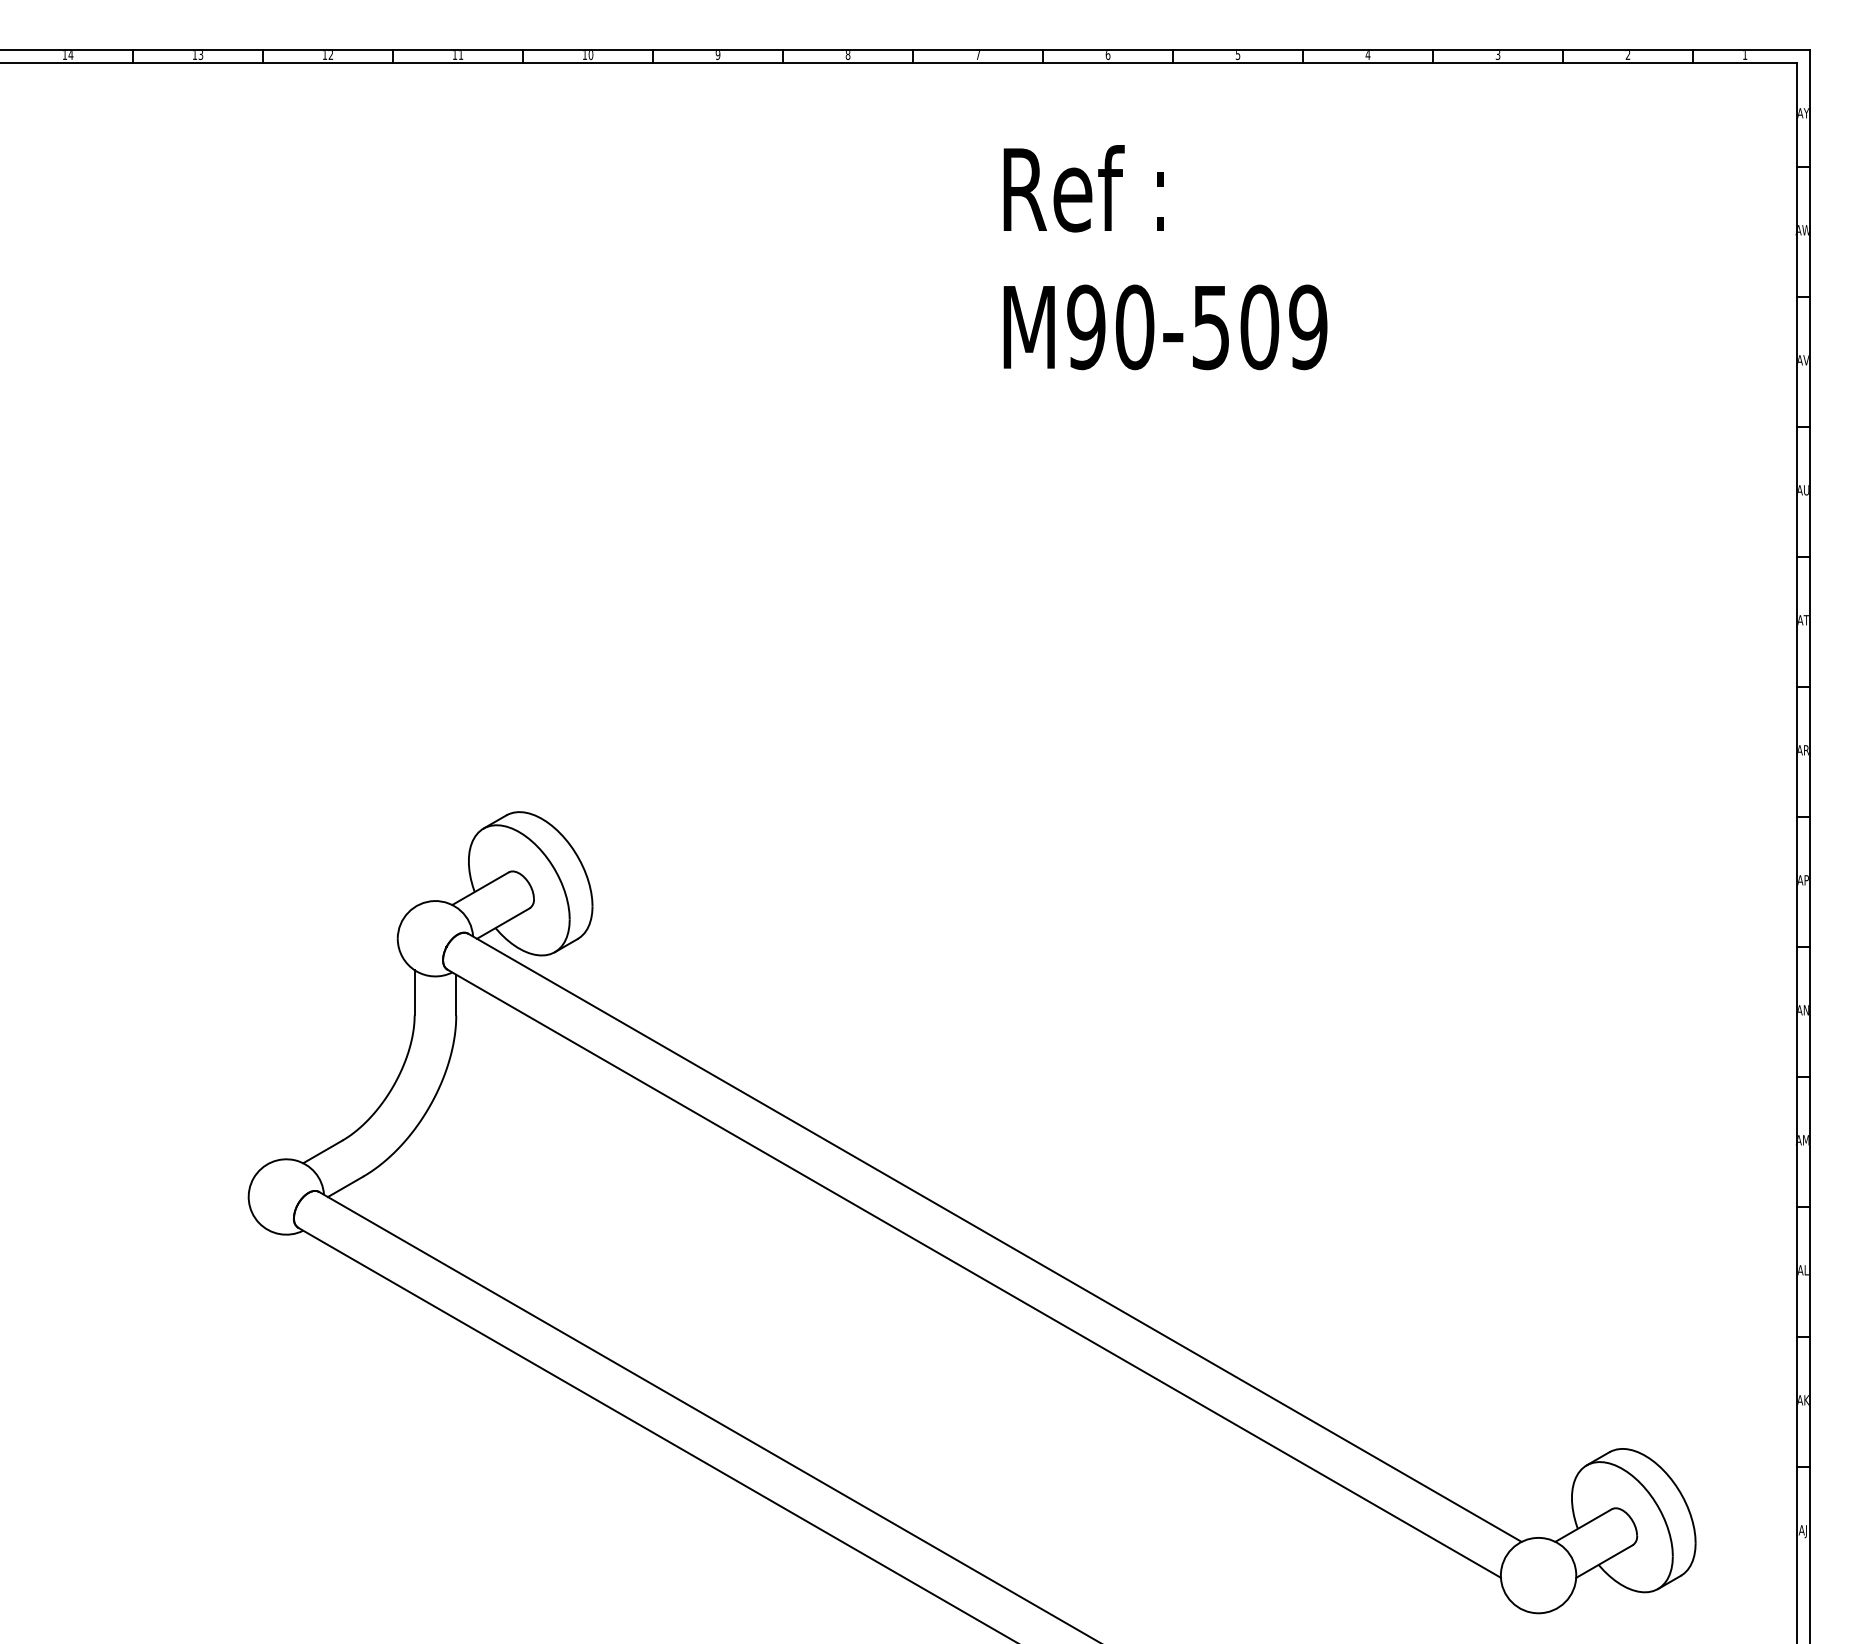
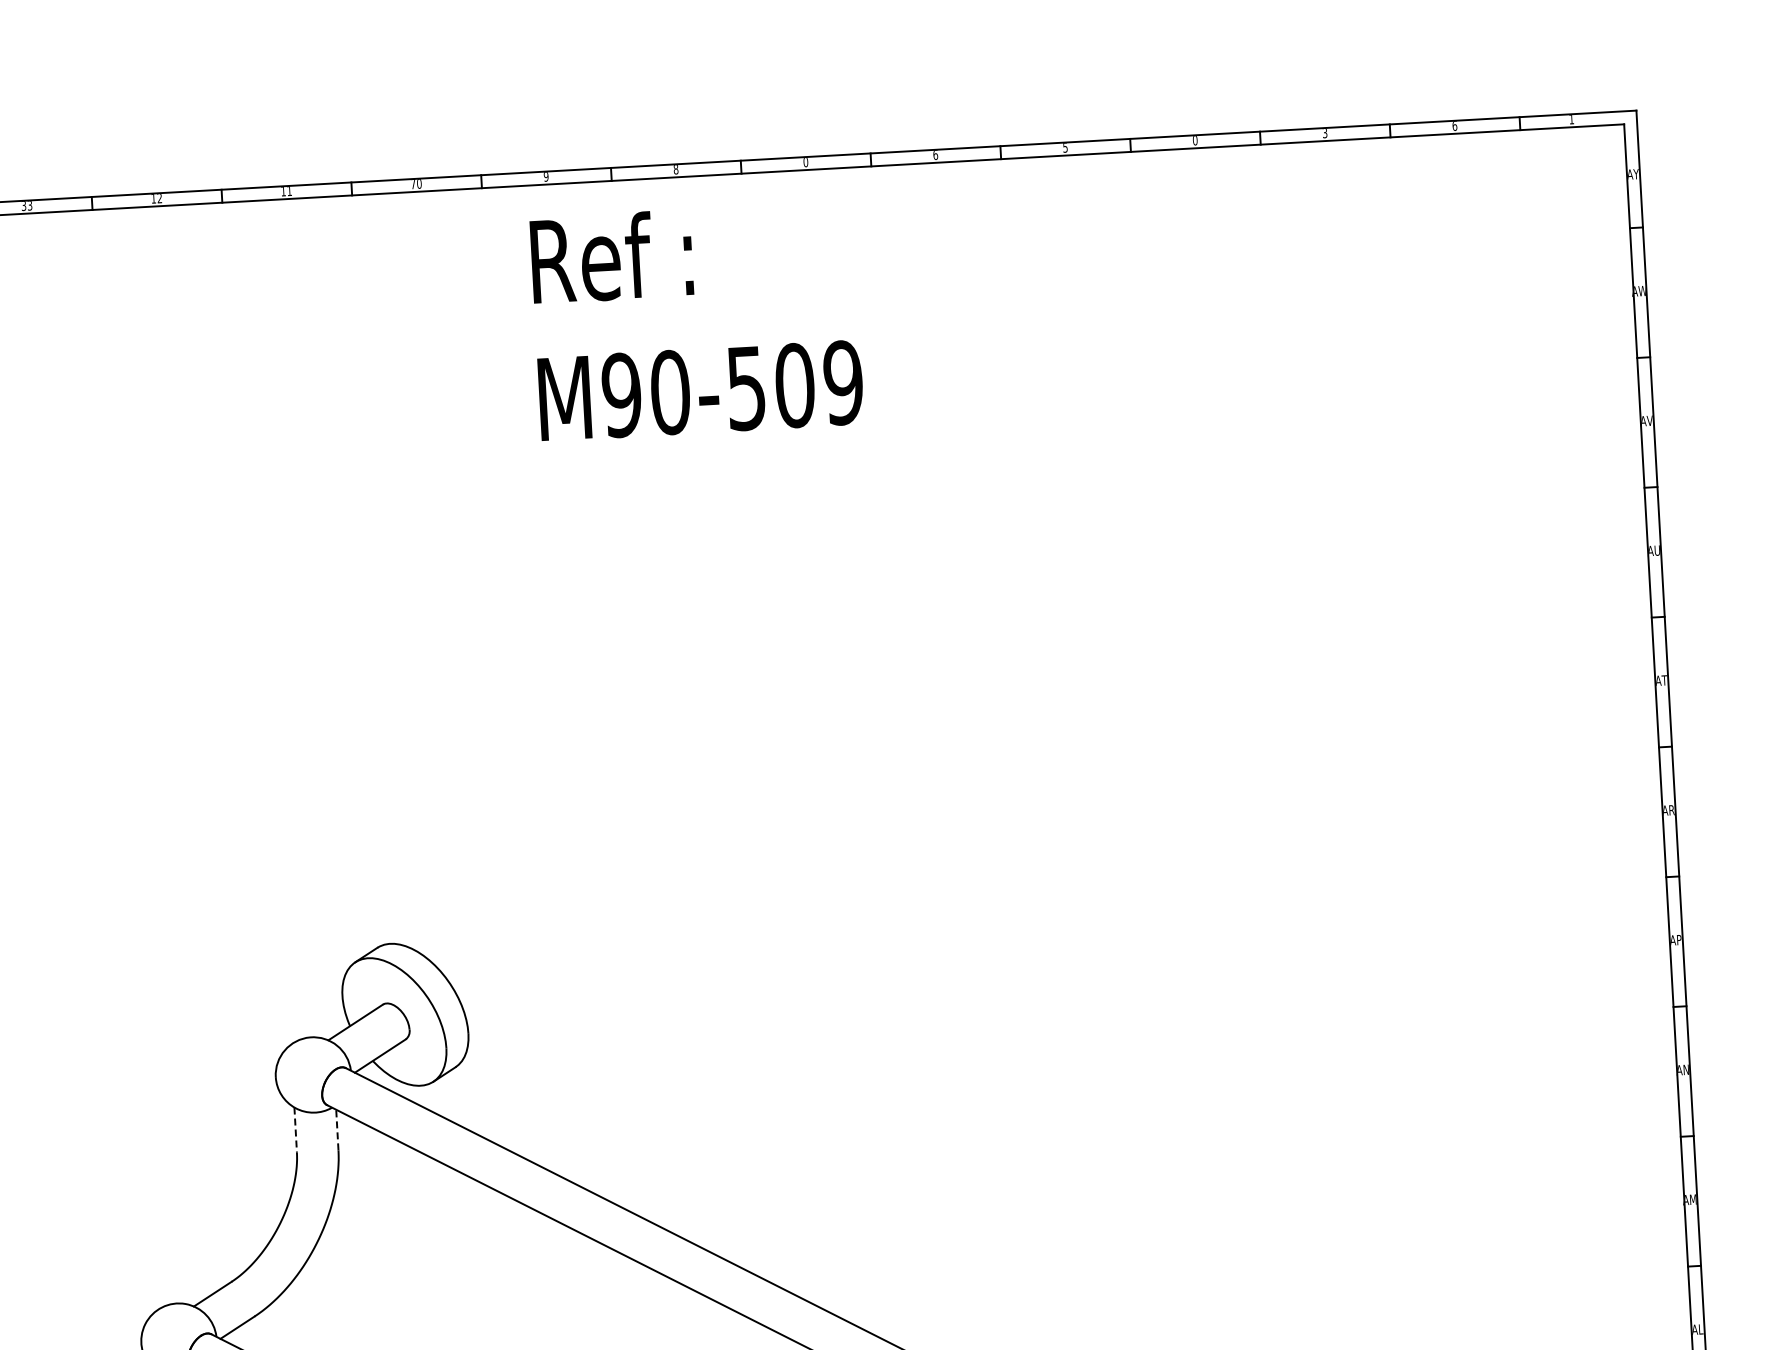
text: (194, 55) -> (23, 206), 13 -> 33
text: (585, 55) -> (413, 184), 10 -> 70
text: (977, 55) -> (805, 162), 7 -> 0
text: (1367, 55) -> (1194, 141), 4 -> 0
text: (1627, 55) -> (1454, 126), 2 -> 6
text: (1165, 257) -> (696, 321), moved
line: (414, 992) -> (295, 1129), solid -> dashed
line: (456, 994) -> (337, 1129), solid -> dashed

